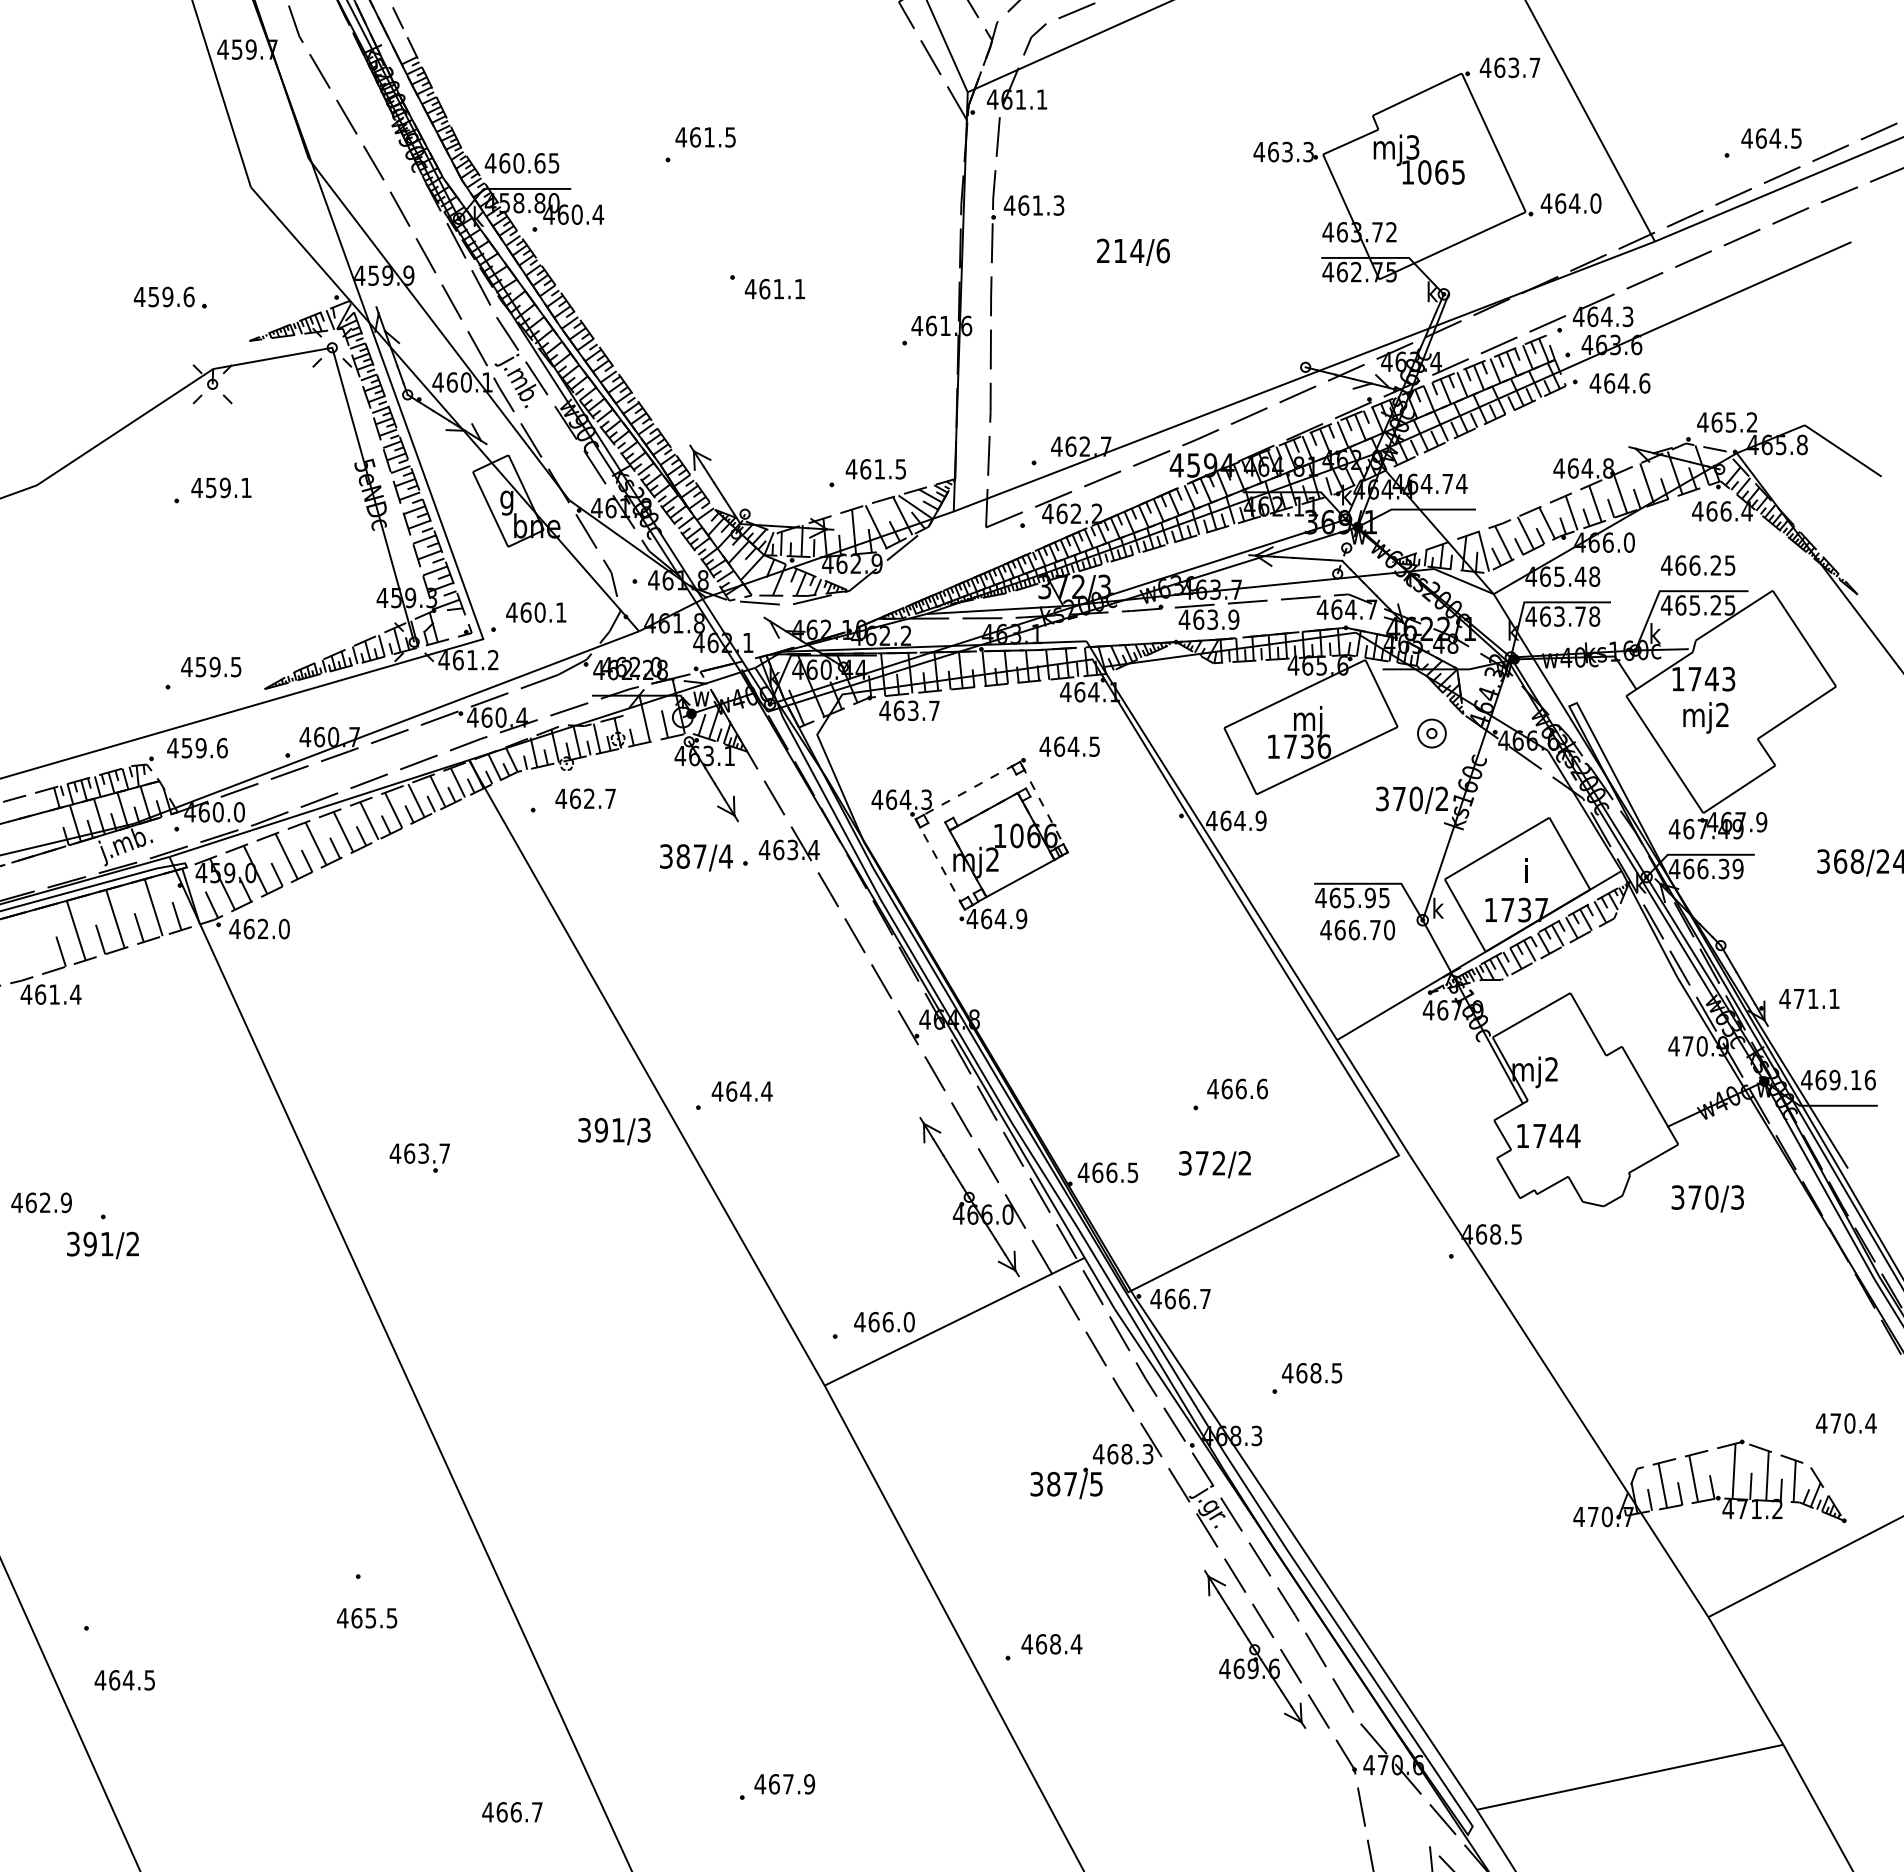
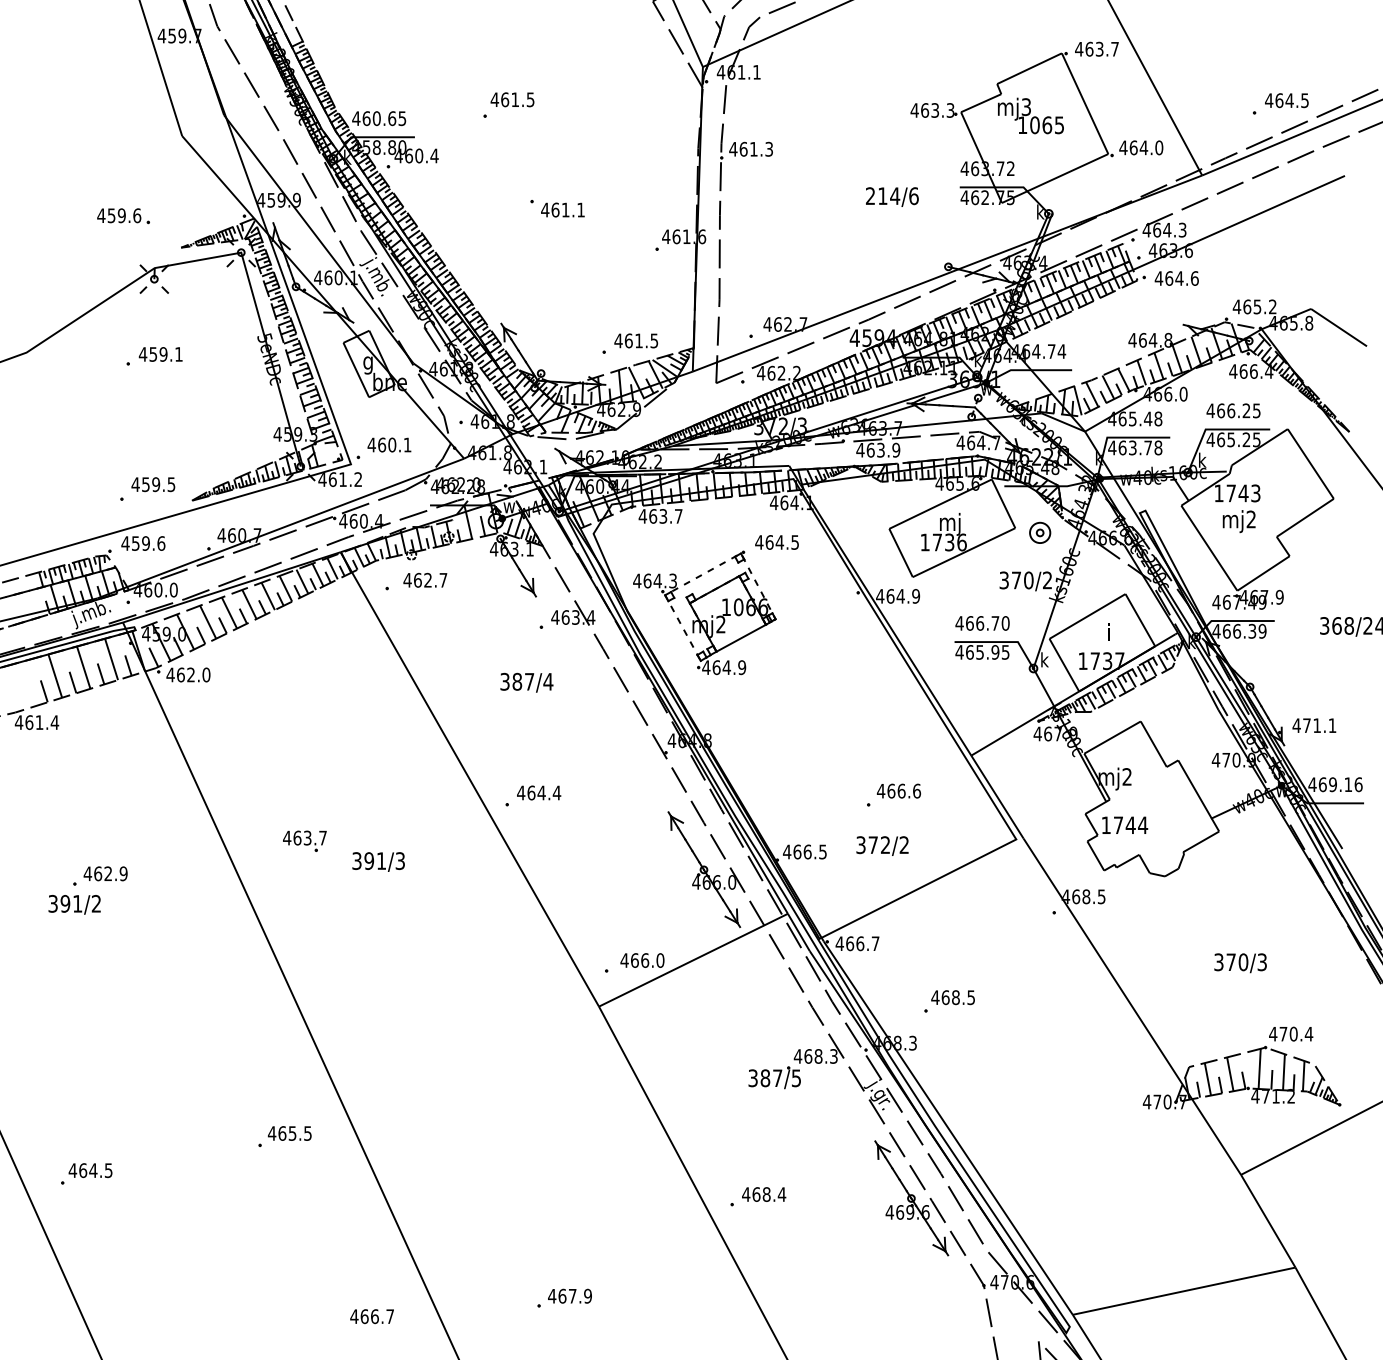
text: (1133, 251) -> (892, 196), moved
text: (696, 857) -> (526, 682), moved
text: (1357, 929) -> (982, 622), moved
text: (614, 1131) -> (378, 861), moved
text: (1707, 1198) -> (1240, 962), moved
text: (41, 1202) -> (105, 873), moved
text: (1845, 1423) -> (1290, 1034), moved
text: (367, 1618) -> (290, 1133), moved
text: (124, 1680) -> (90, 1170), moved

